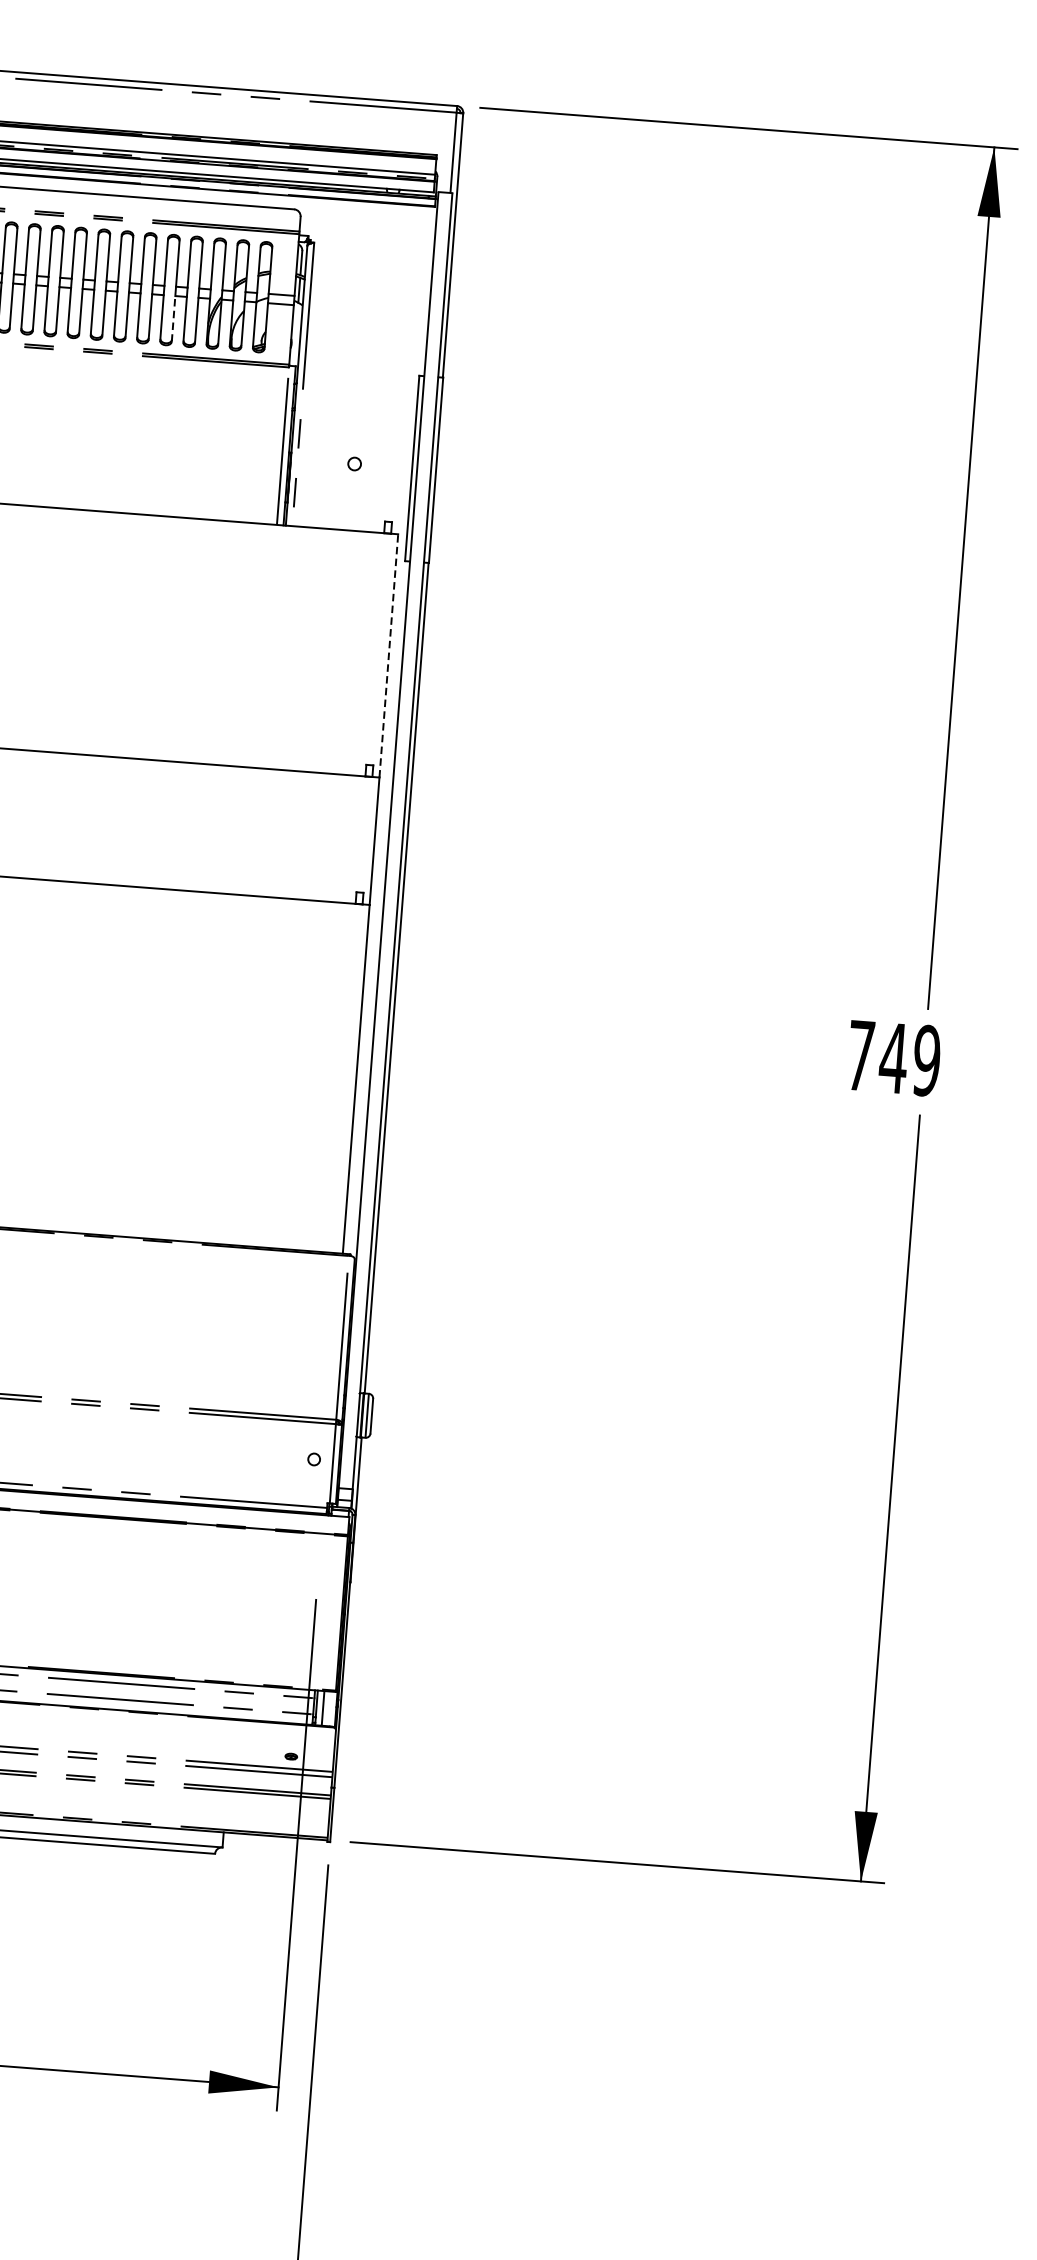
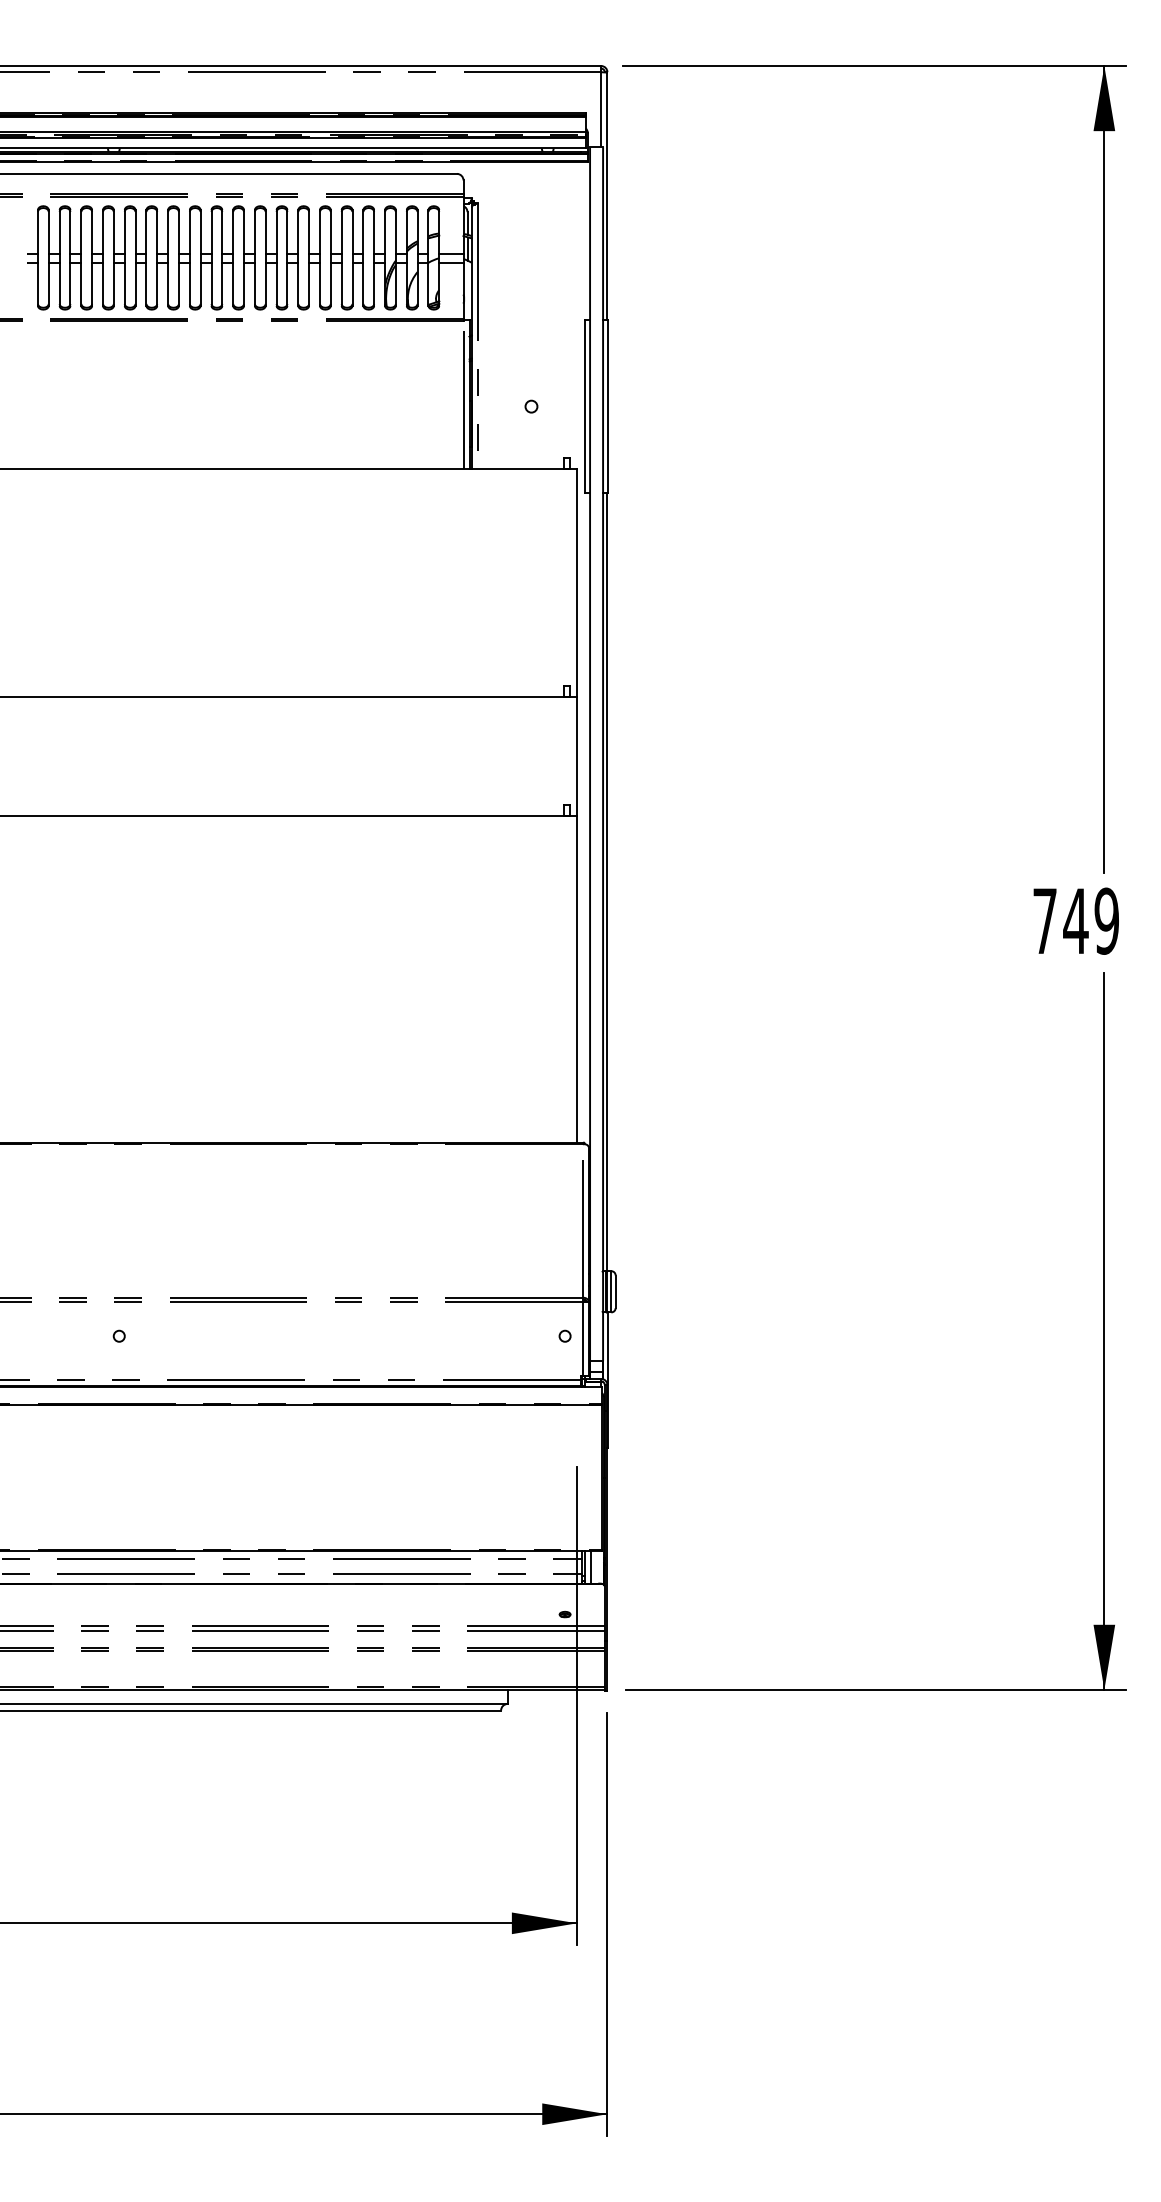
line: (173, 318) -> (352, 284), dashed -> solid
line: (389, 655) -> (577, 582), dashed -> solid

